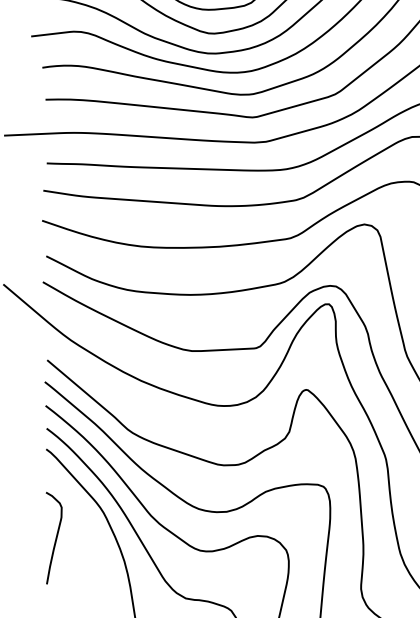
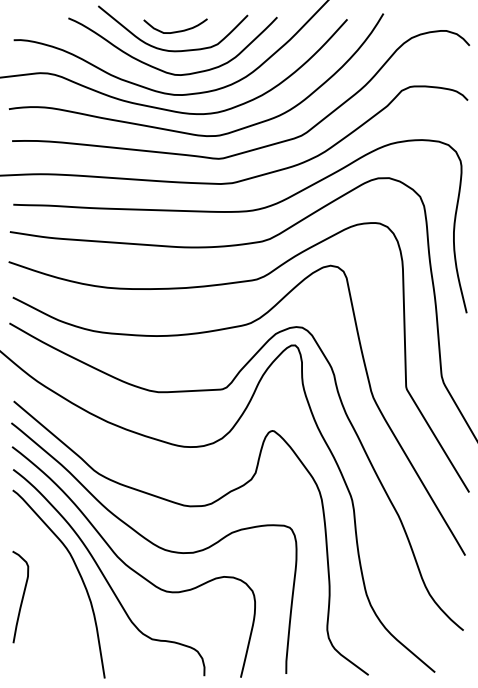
curve: (55, 537) -> (22, 596), moved

